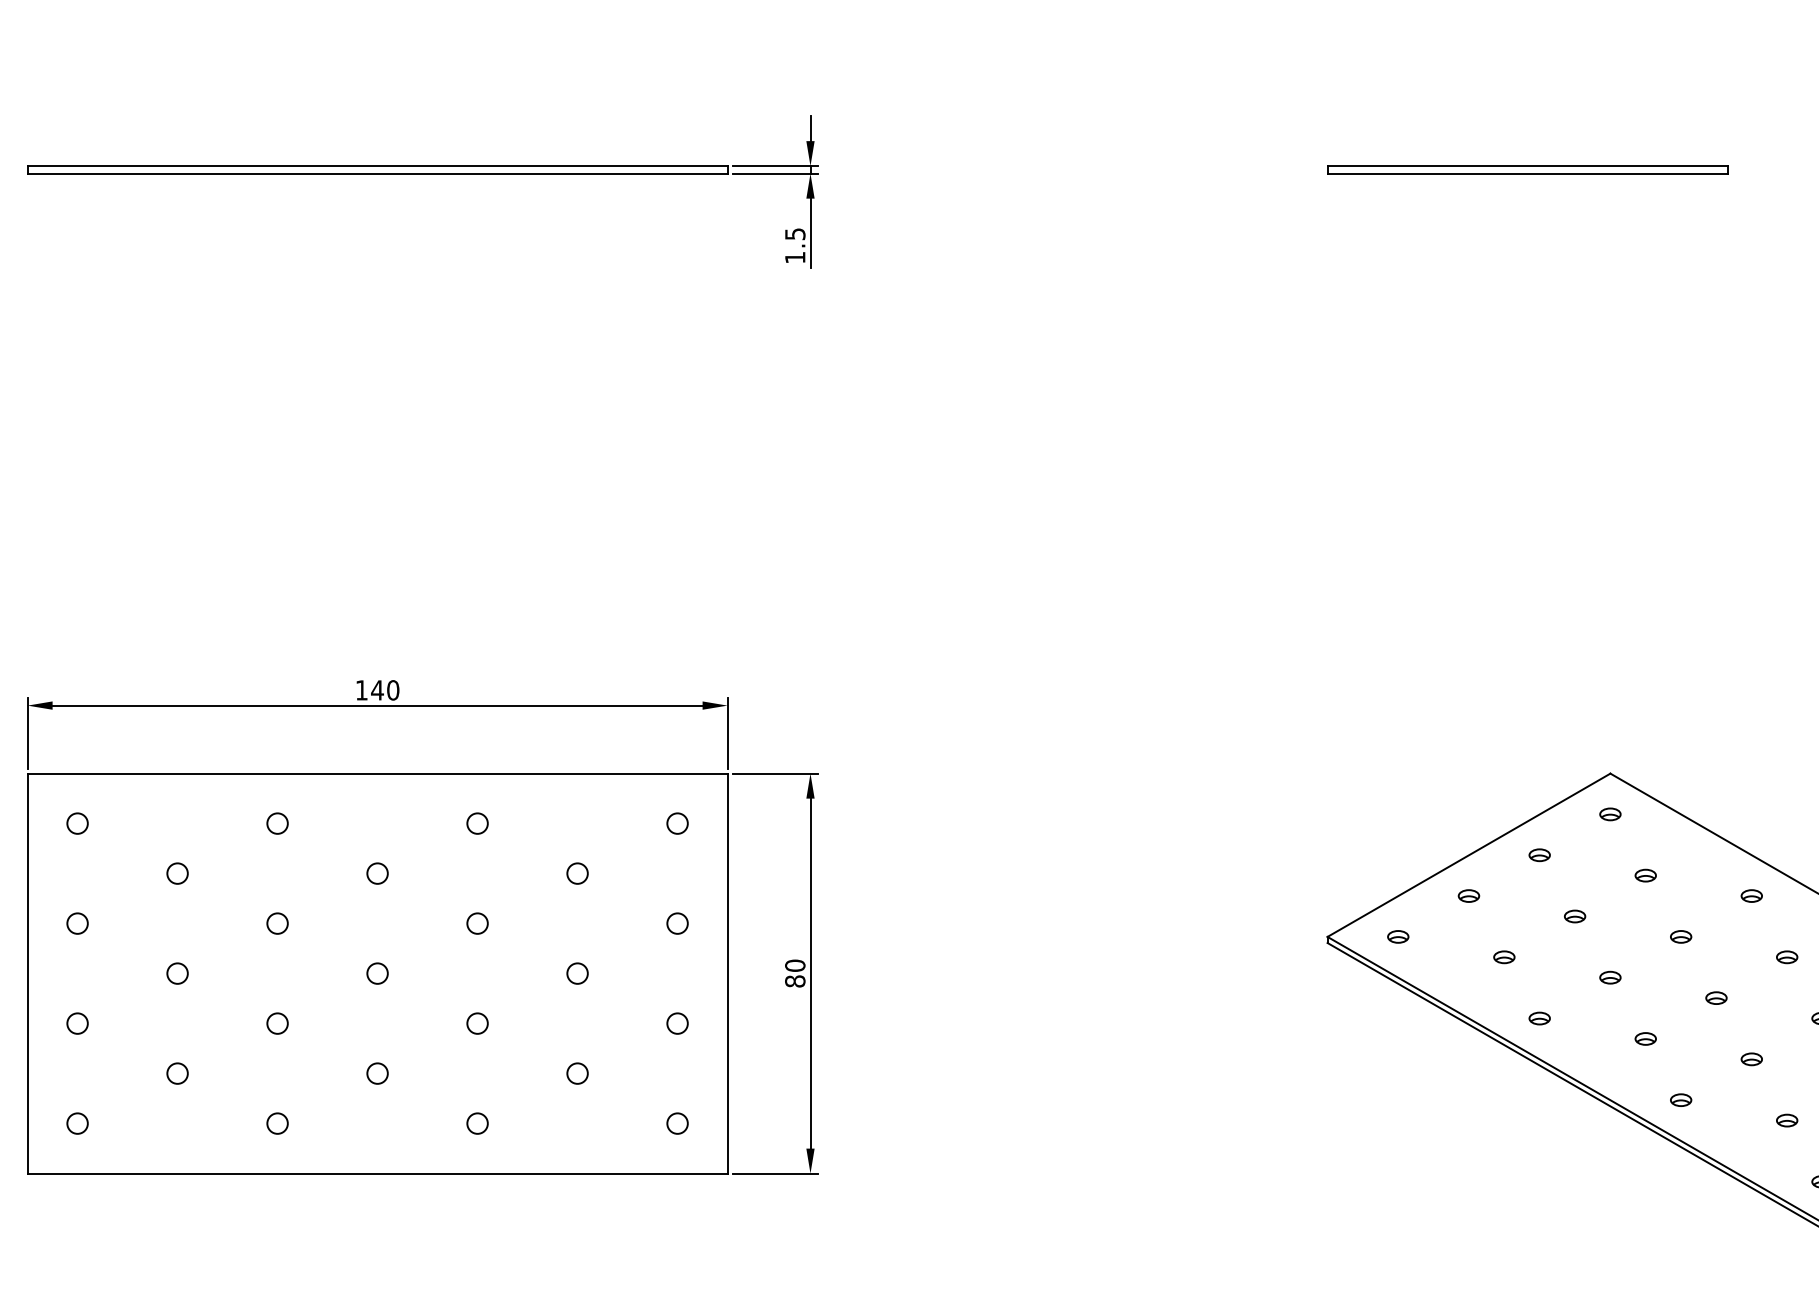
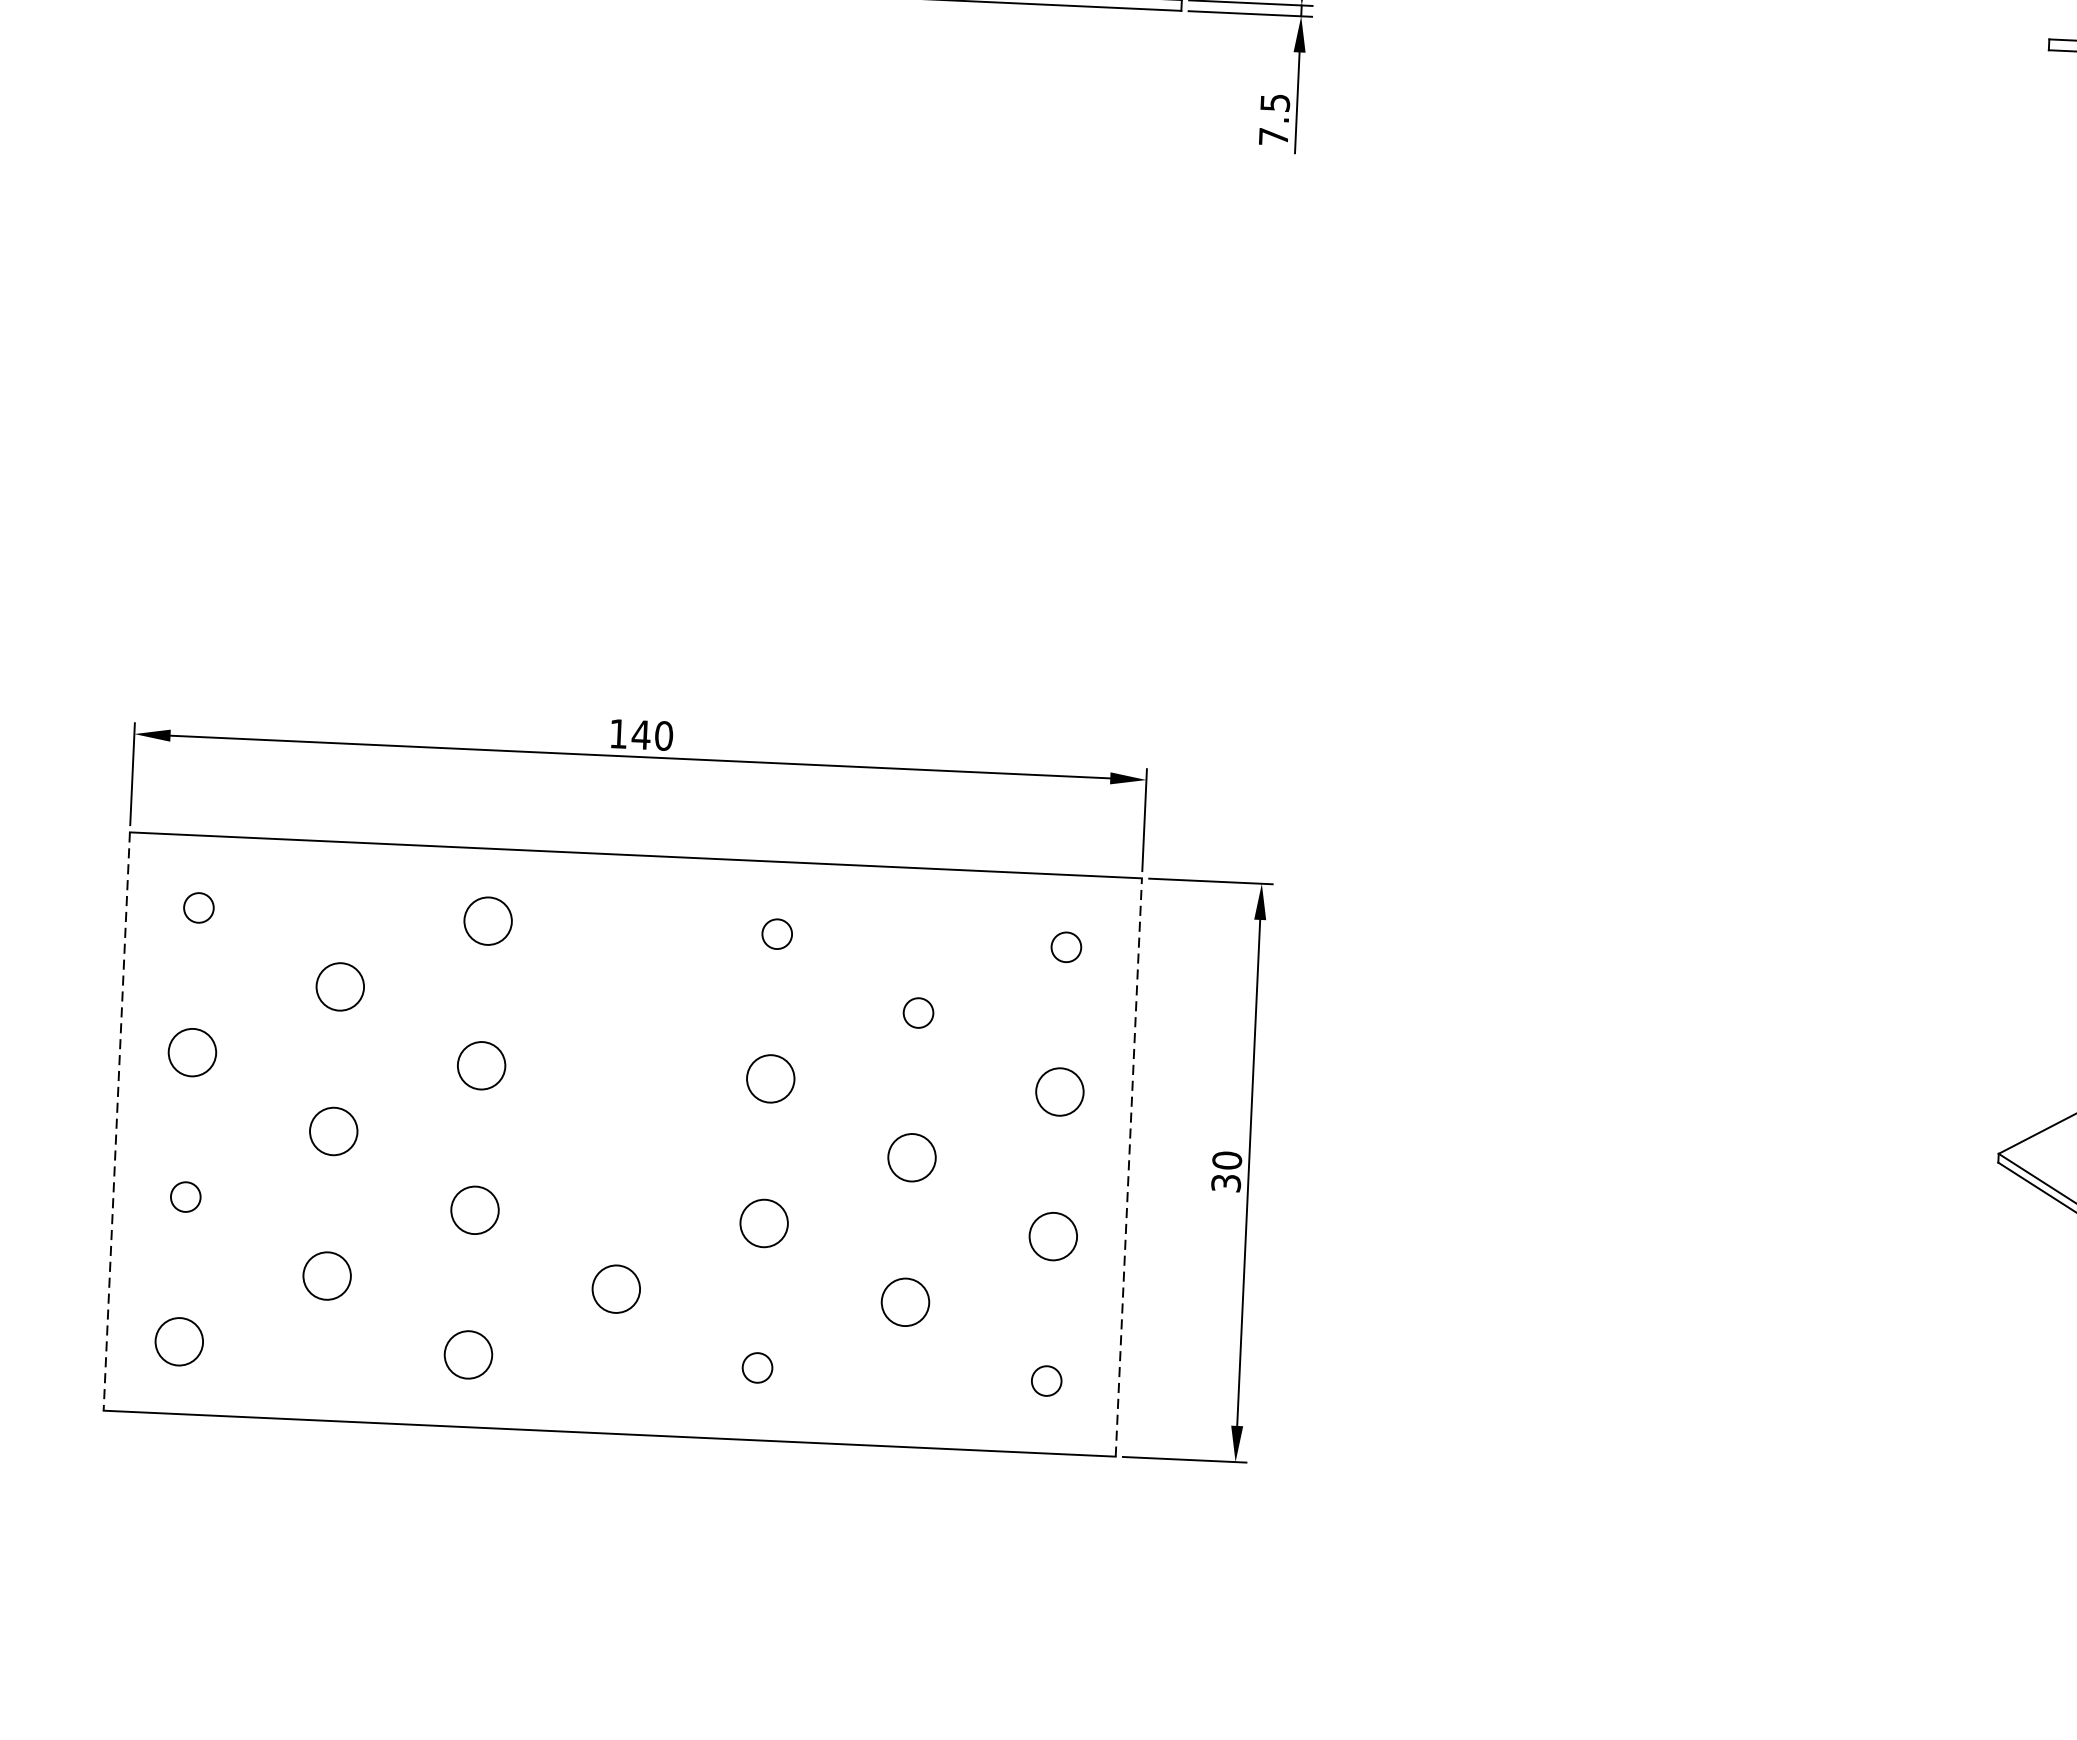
text: (795, 257) -> (1274, 136), 1.5 -> 7.5
circle: (277, 823) -> (487, 920), size x1.6
circle: (177, 873) -> (340, 986), size x1.6
circle: (377, 873) -> (629, 999), removed
circle: (77, 923) -> (192, 1052), size x1.6
circle: (277, 923) -> (481, 1065), size x1.6
circle: (477, 923) -> (770, 1078), size x1.6
circle: (677, 923) -> (1059, 1091), size x1.6
line: (27, 973) -> (116, 1121), solid -> dashed
circle: (177, 973) -> (333, 1131), size x1.6
circle: (377, 973) -> (622, 1144), removed
circle: (577, 973) -> (911, 1157), size x1.6
line: (727, 973) -> (1128, 1167), solid -> dashed
text: (795, 981) -> (1226, 1183), 80 -> 30
circle: (277, 1023) -> (474, 1210), size x1.6
circle: (477, 1023) -> (763, 1223), size x1.6
circle: (677, 1023) -> (1053, 1236), size x1.6
circle: (177, 1073) -> (326, 1275), size x1.6
circle: (377, 1073) -> (616, 1288), size x1.6
circle: (577, 1073) -> (905, 1302), size x1.6
circle: (77, 1123) -> (179, 1341), size x1.6
circle: (277, 1123) -> (468, 1354), size x1.6

